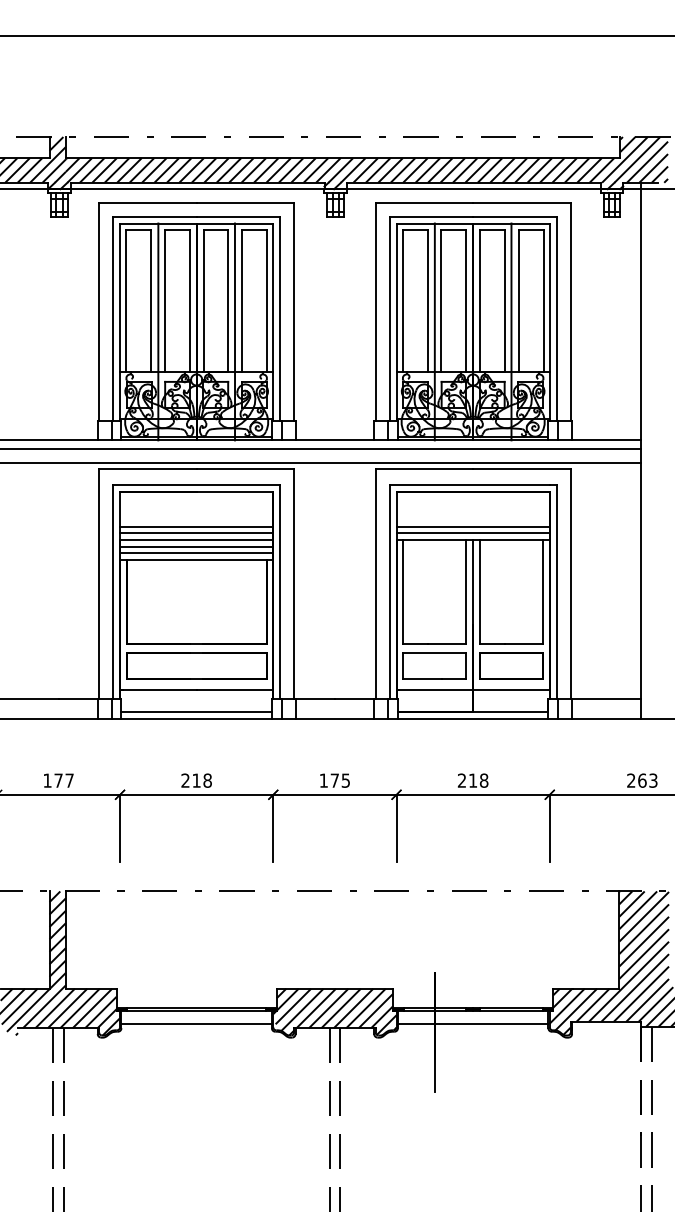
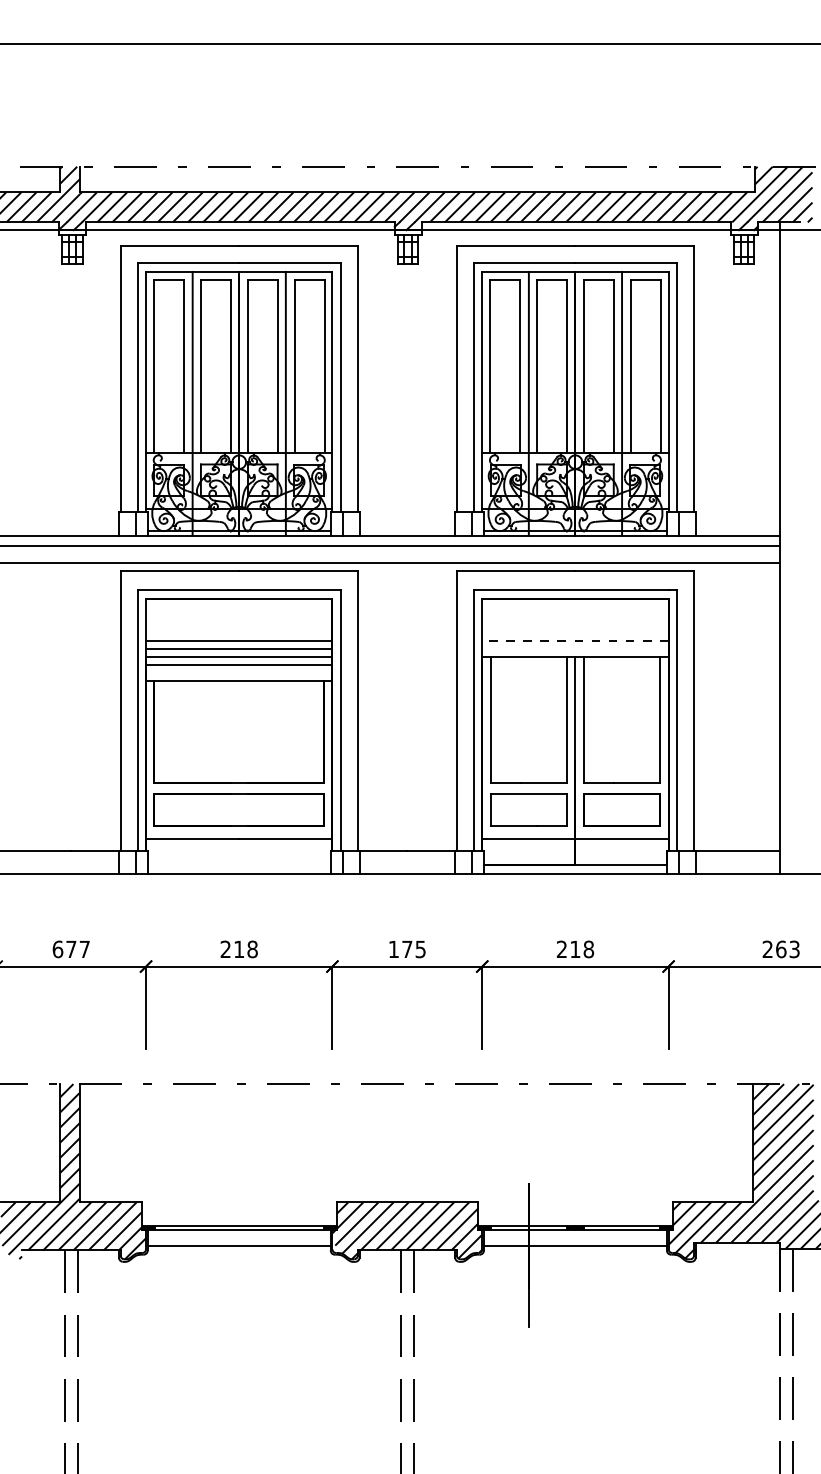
line: (473, 526) -> (575, 640), solid -> dashed
line: (472, 533) -> (574, 648), removed
line: (196, 553) -> (239, 673), removed
line: (196, 711) -> (239, 865), removed
text: (47, 780) -> (57, 949), 177 -> 677

